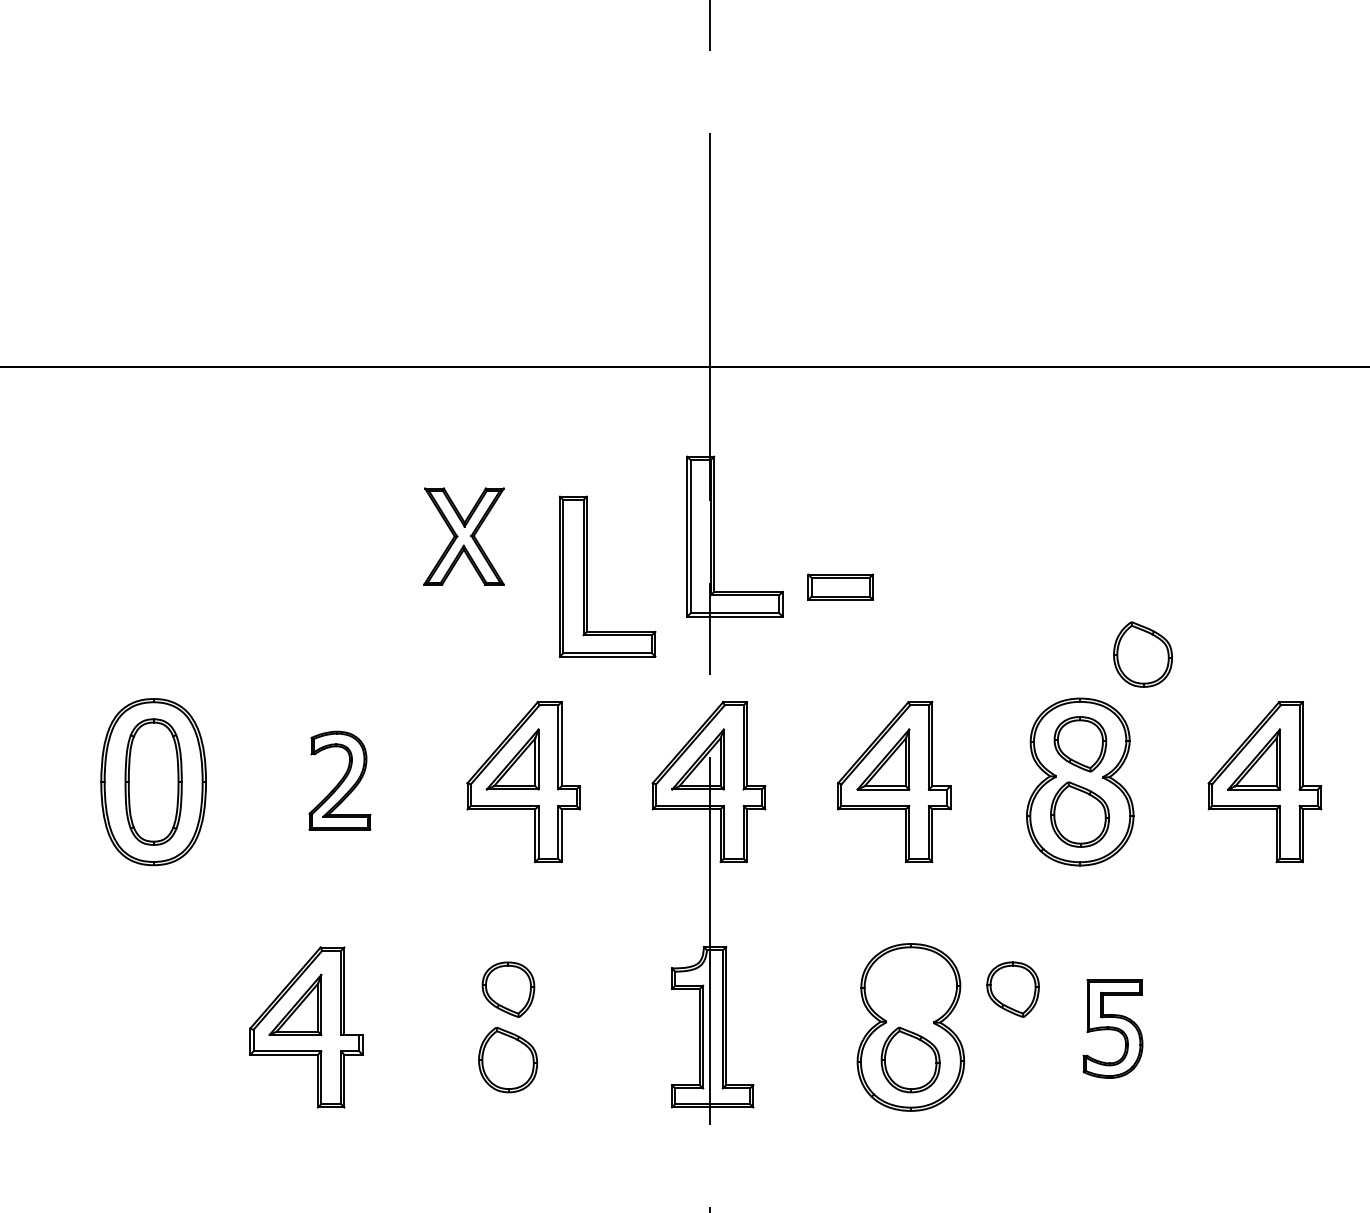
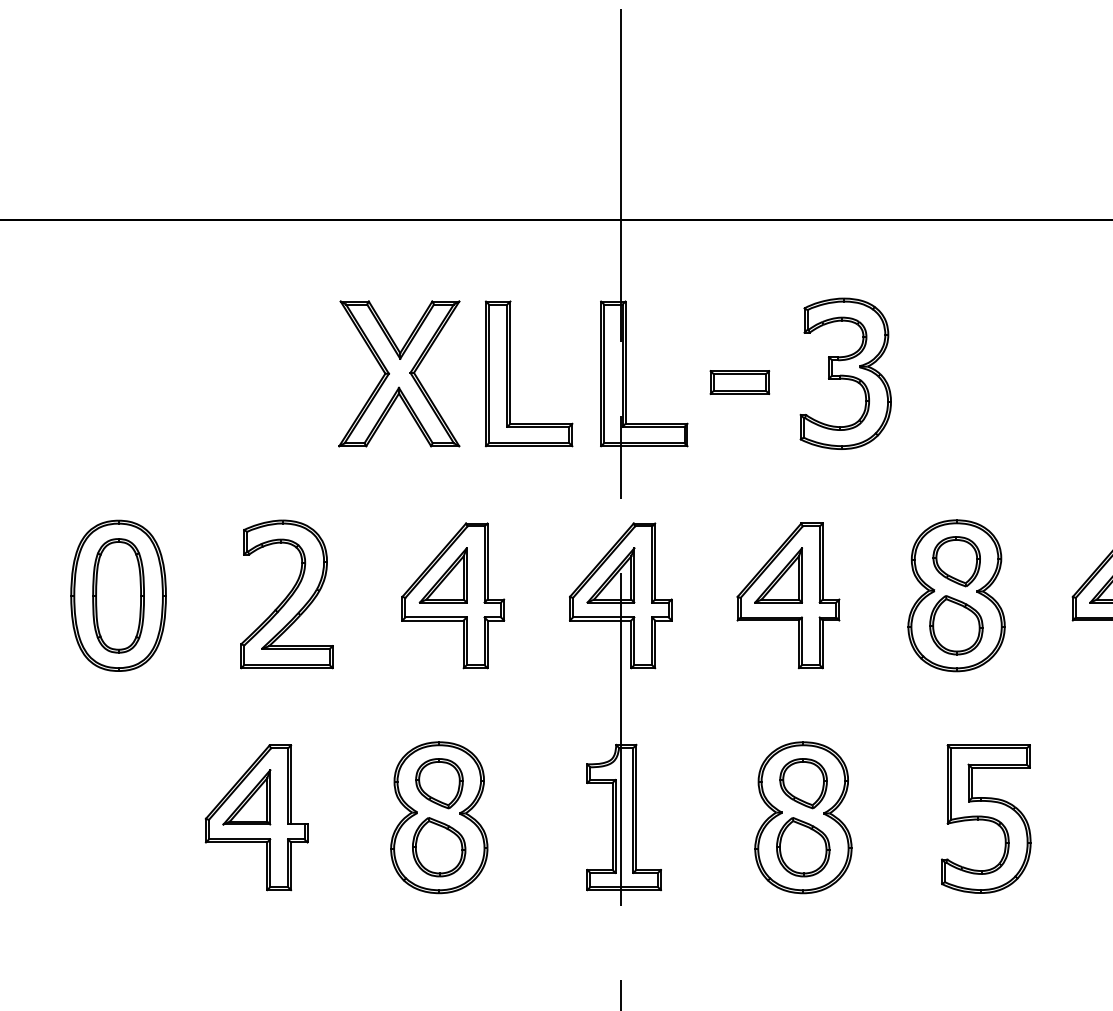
part: (463, 536) -> (398, 373), size x1.67
part: (957, 536) -> (845, 373), added
part: (587, 576) -> (510, 373), moved
part: (840, 586) -> (739, 381), moved
part: (1142, 654) -> (1012, 480), removed
part: (339, 780) -> (286, 594), size x1.67
part: (1012, 989) -> (803, 783), moved
part: (508, 1027) -> (439, 817), added
part: (1112, 1028) -> (985, 818), size x1.67

